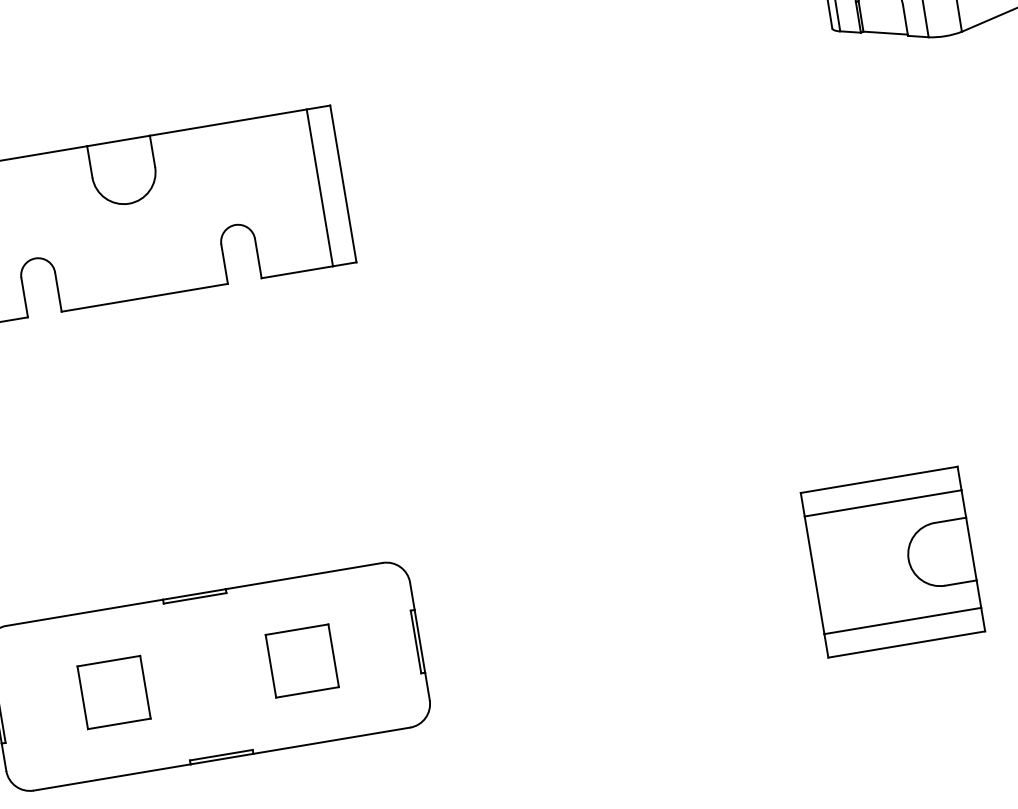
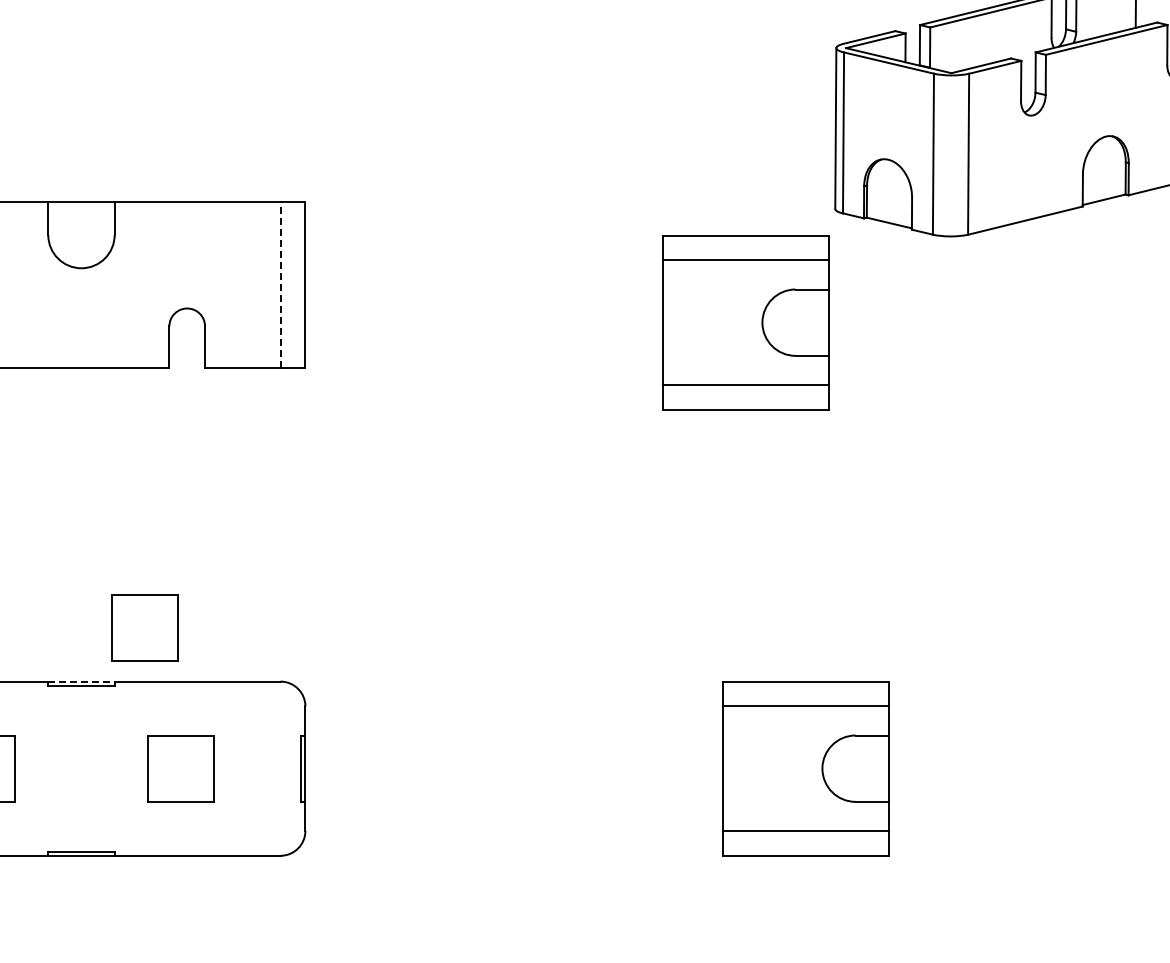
part: (765, 149) -> (745, 322), added
line: (319, 187) -> (280, 284), solid -> dashed
part: (245, 533) -> (144, 627), added
line: (194, 594) -> (81, 681), solid -> dashed

